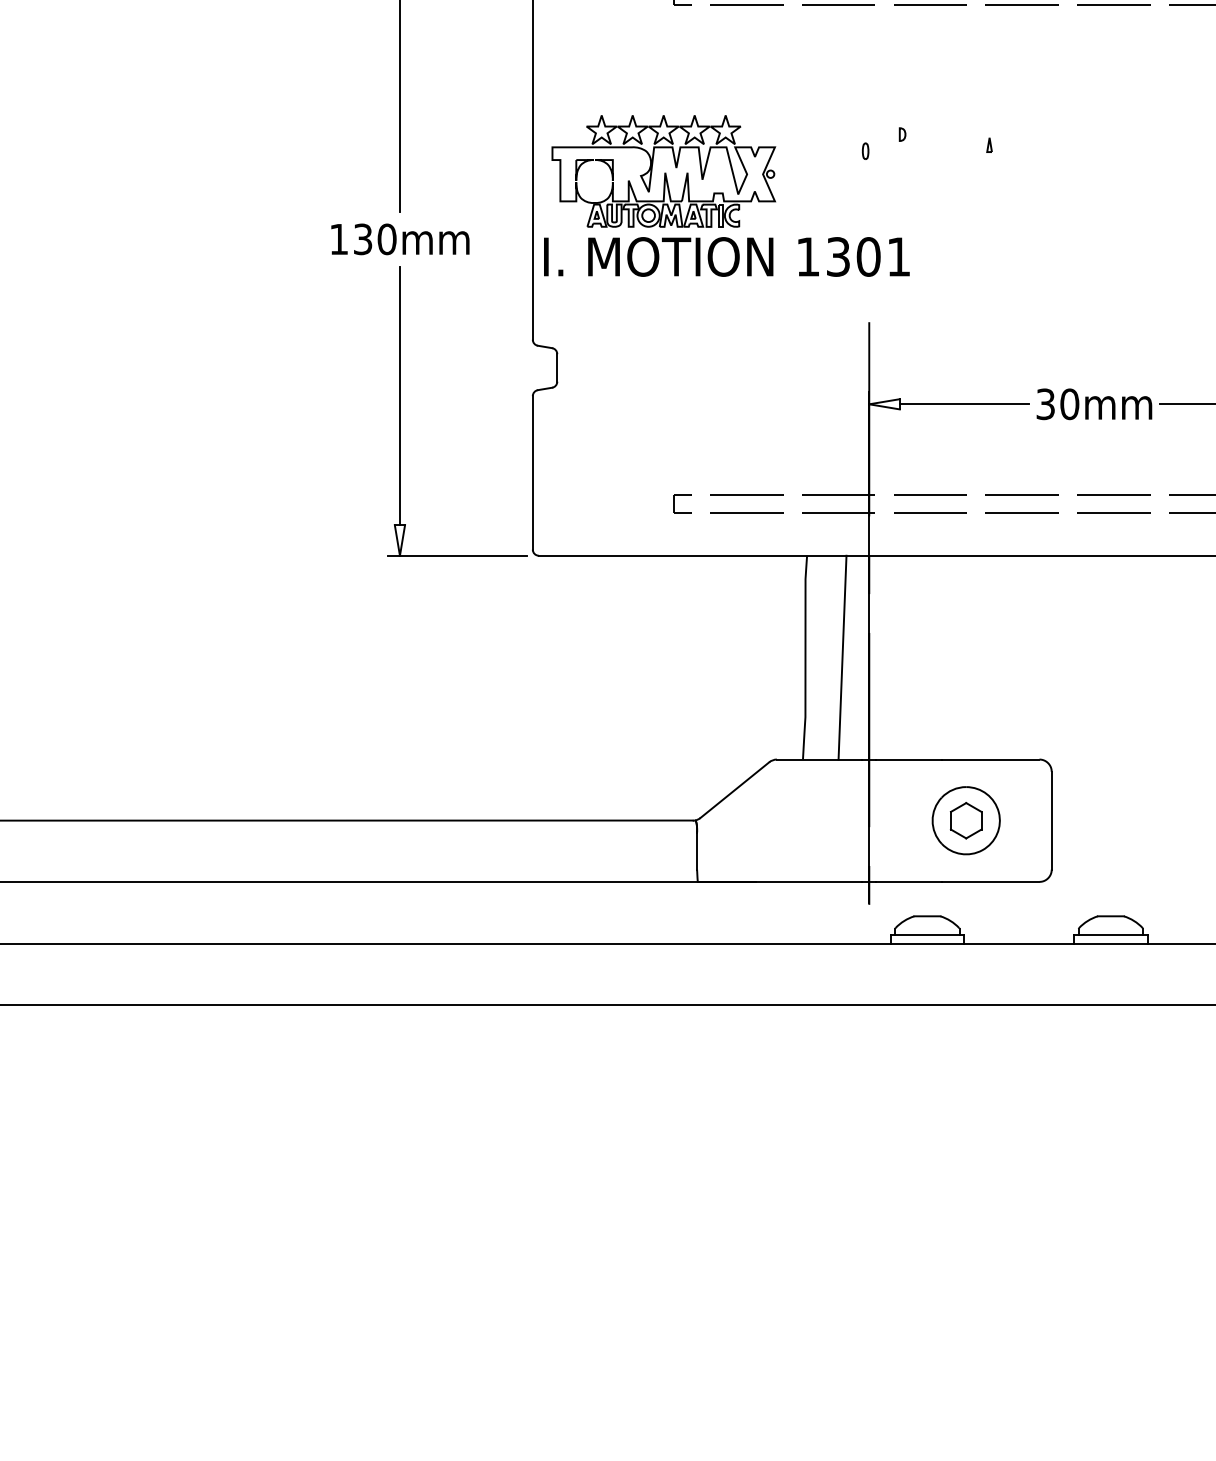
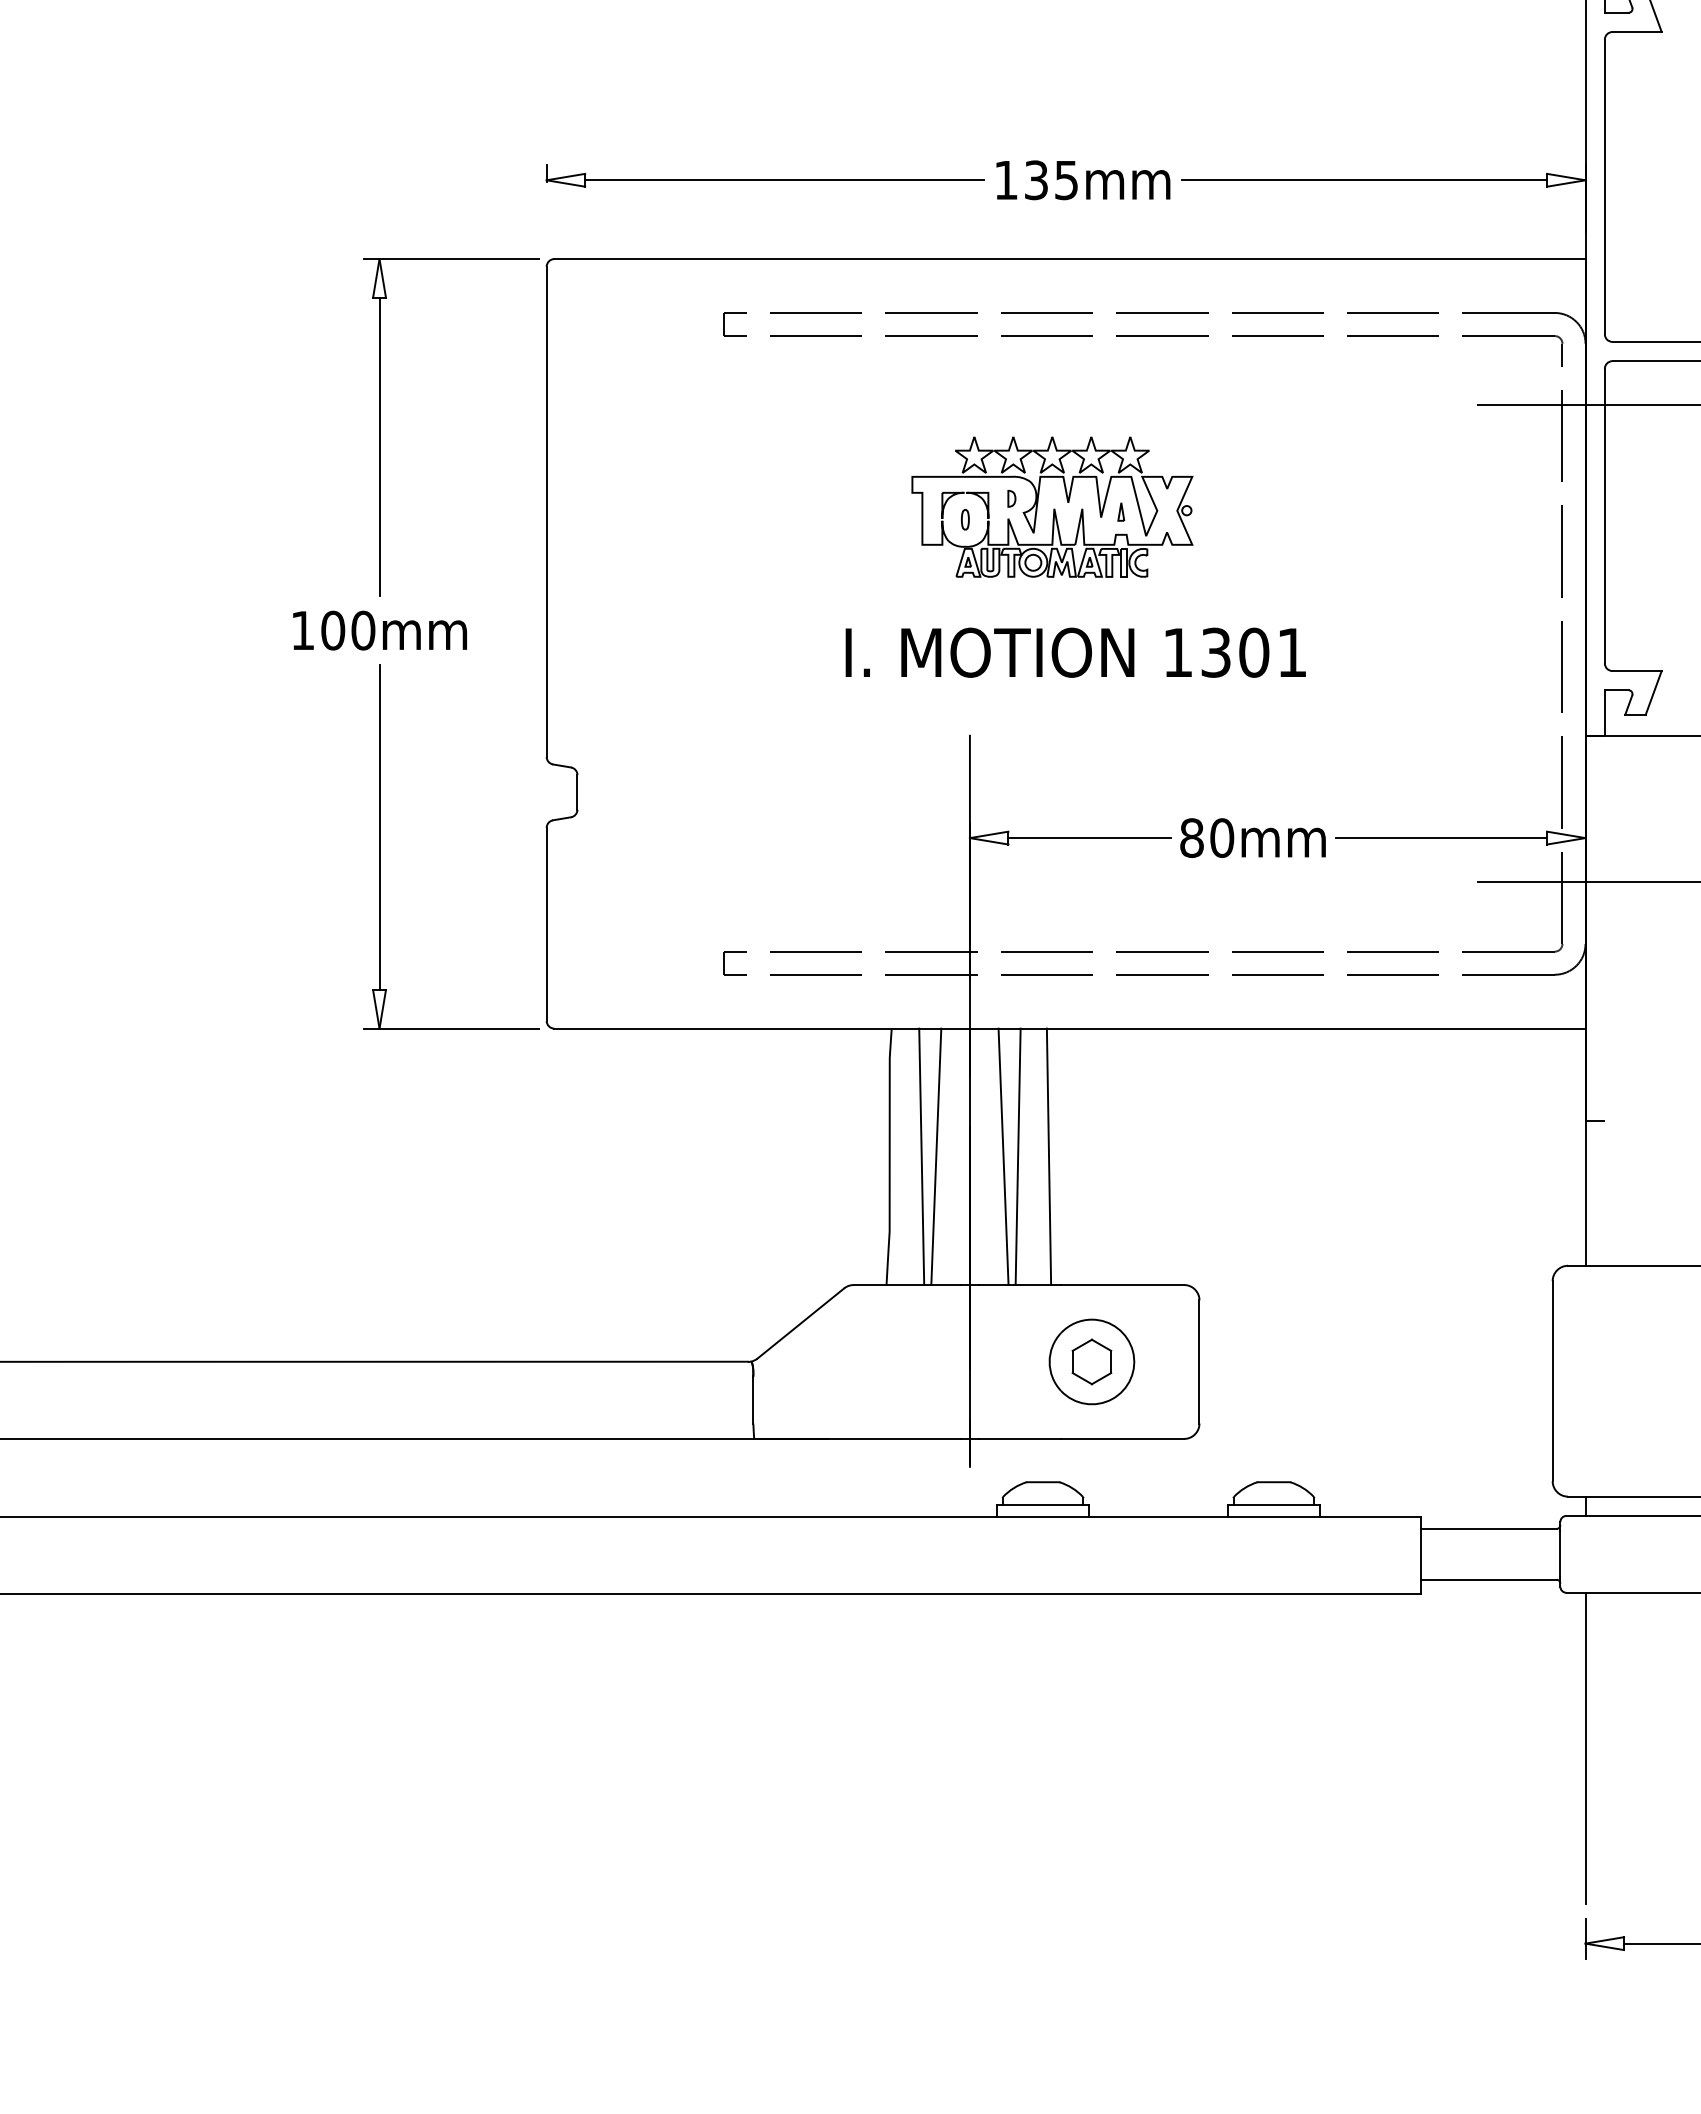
part: (663, 170) -> (1052, 506), moved
text: (363, 239) -> (333, 630), 130mm -> 100mm
text: (726, 256) -> (1075, 652), moved
text: (1045, 403) -> (1191, 837), 30mm -> 80mm
line: (830, 657) -> (921, 1156), added
line: (895, 657) -> (1003, 1156), added
line: (907, 657) -> (1017, 1156), added
line: (931, 657) -> (1048, 1156), added

